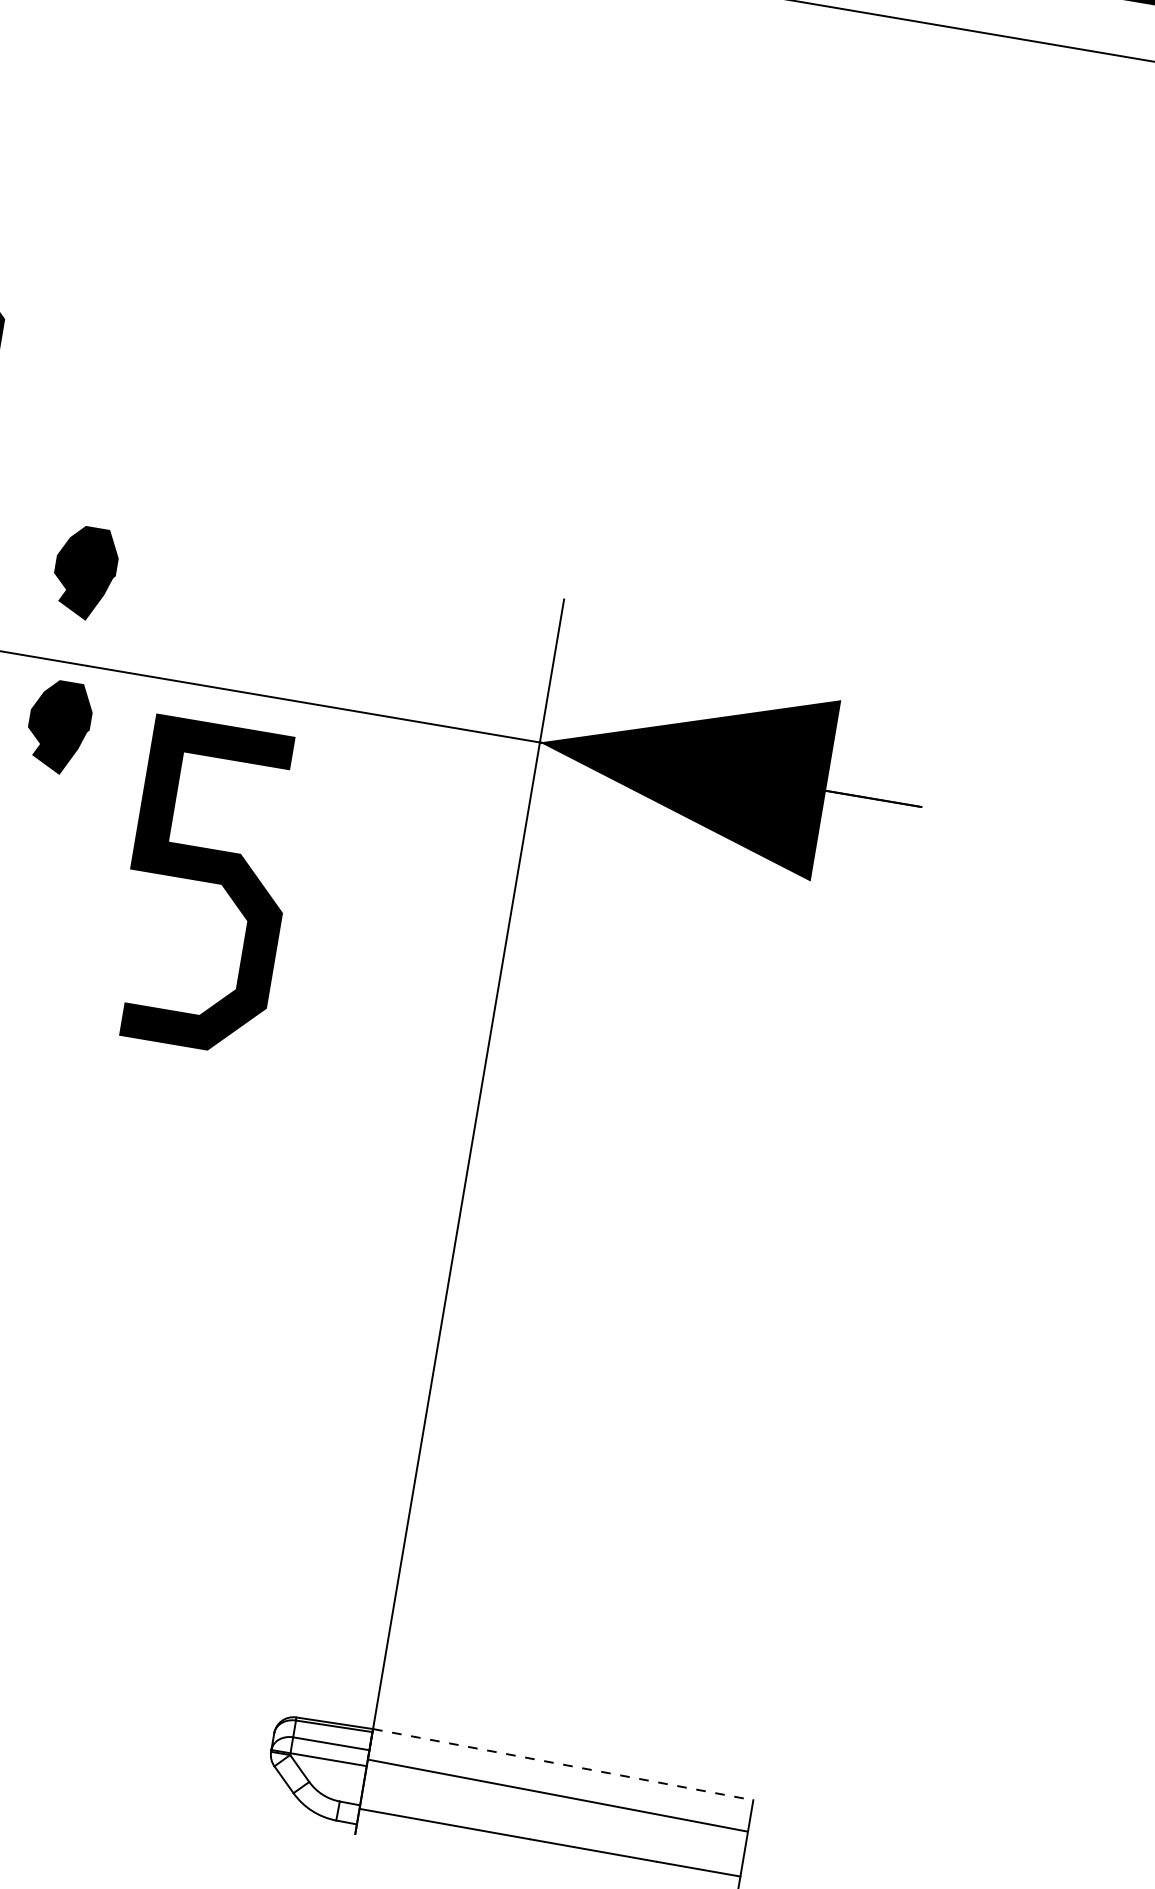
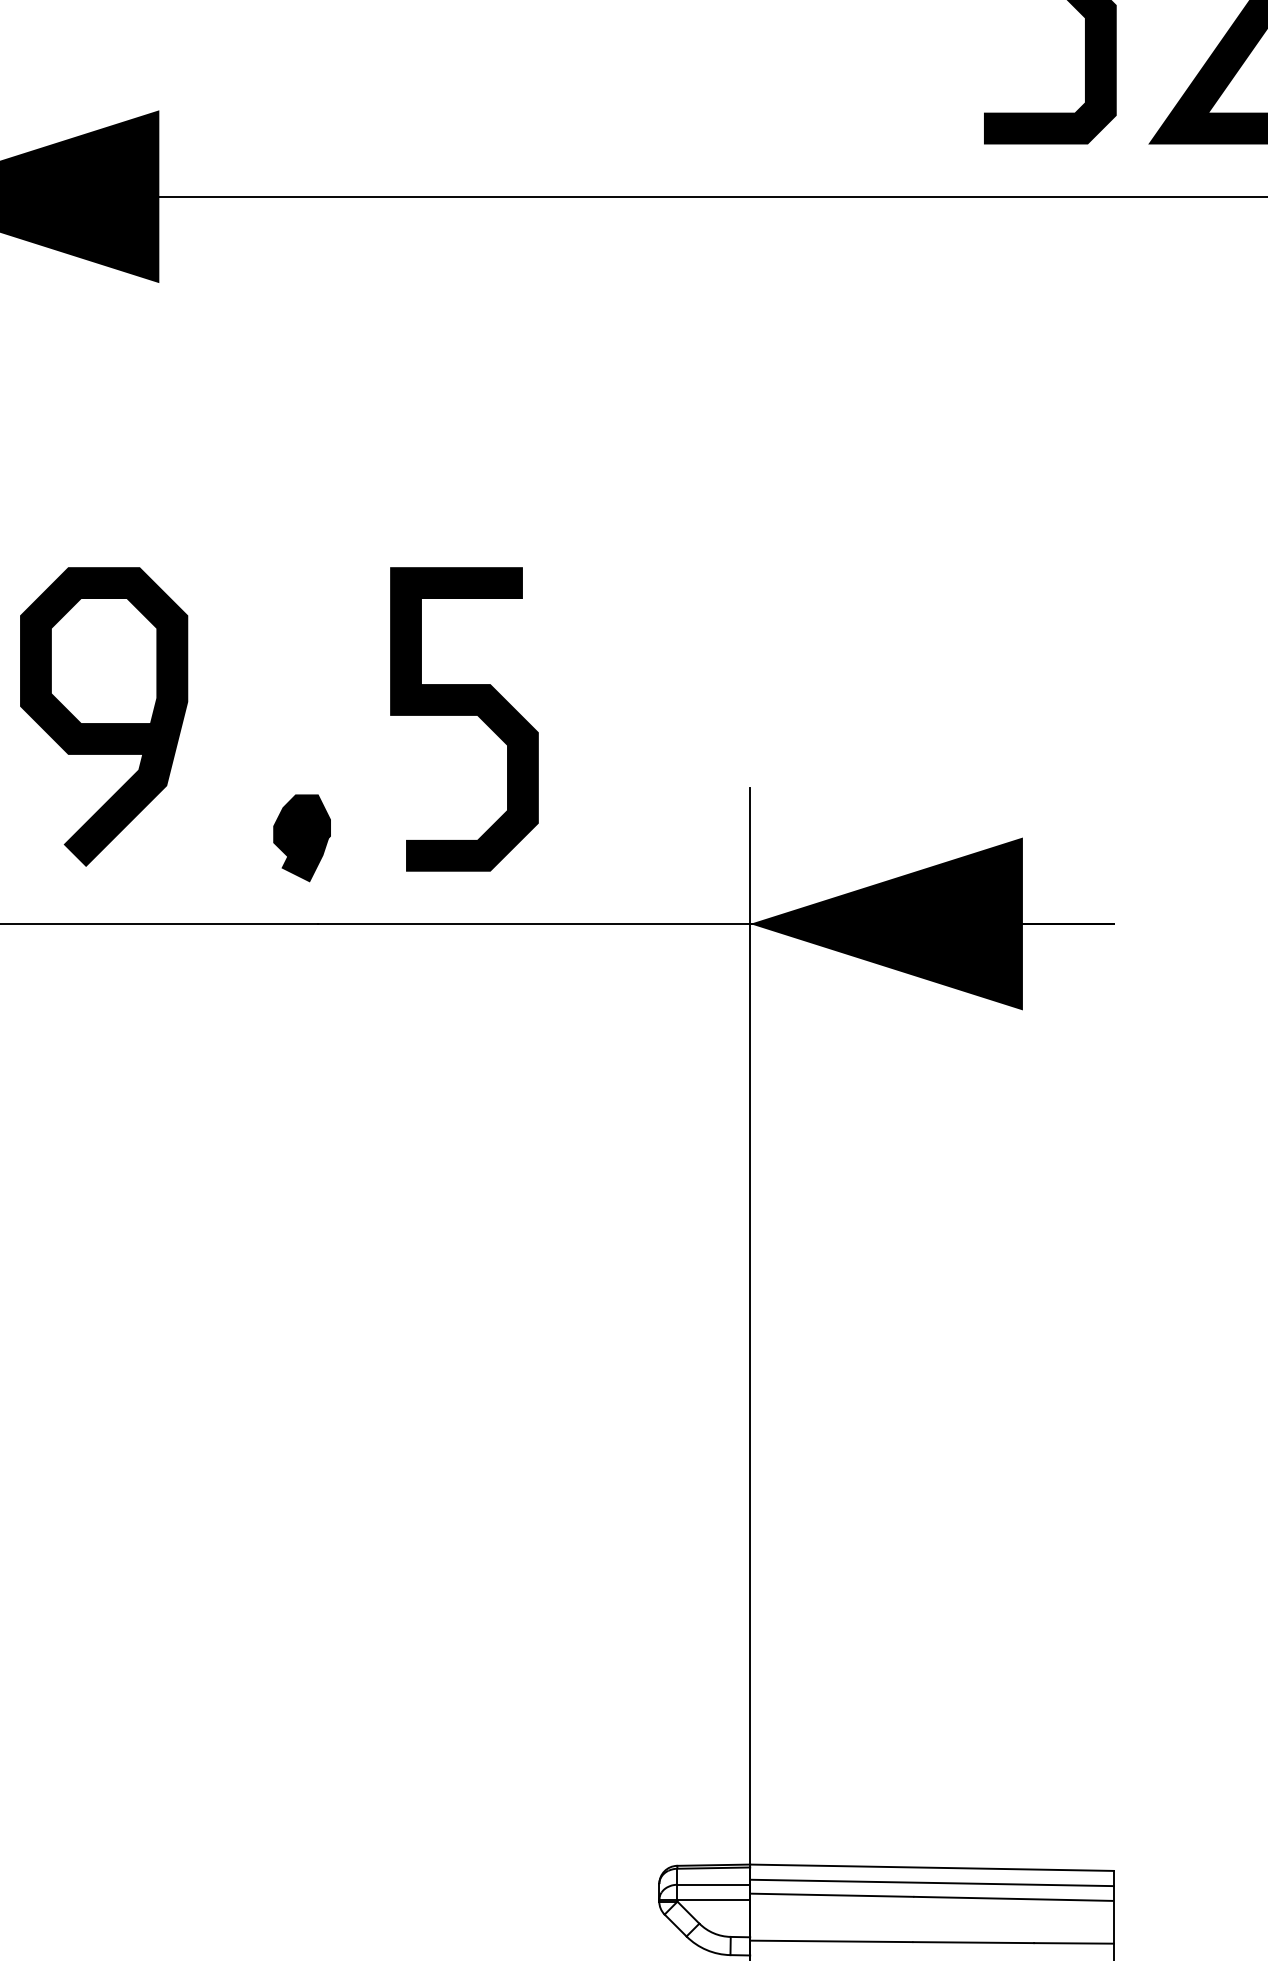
part: (58, 727) -> (301, 985), removed
curve: (208, 882) -> (464, 715), moved
line: (563, 1764) -> (932, 1867), dashed -> solid
line: (560, 1780) -> (931, 1882), added

